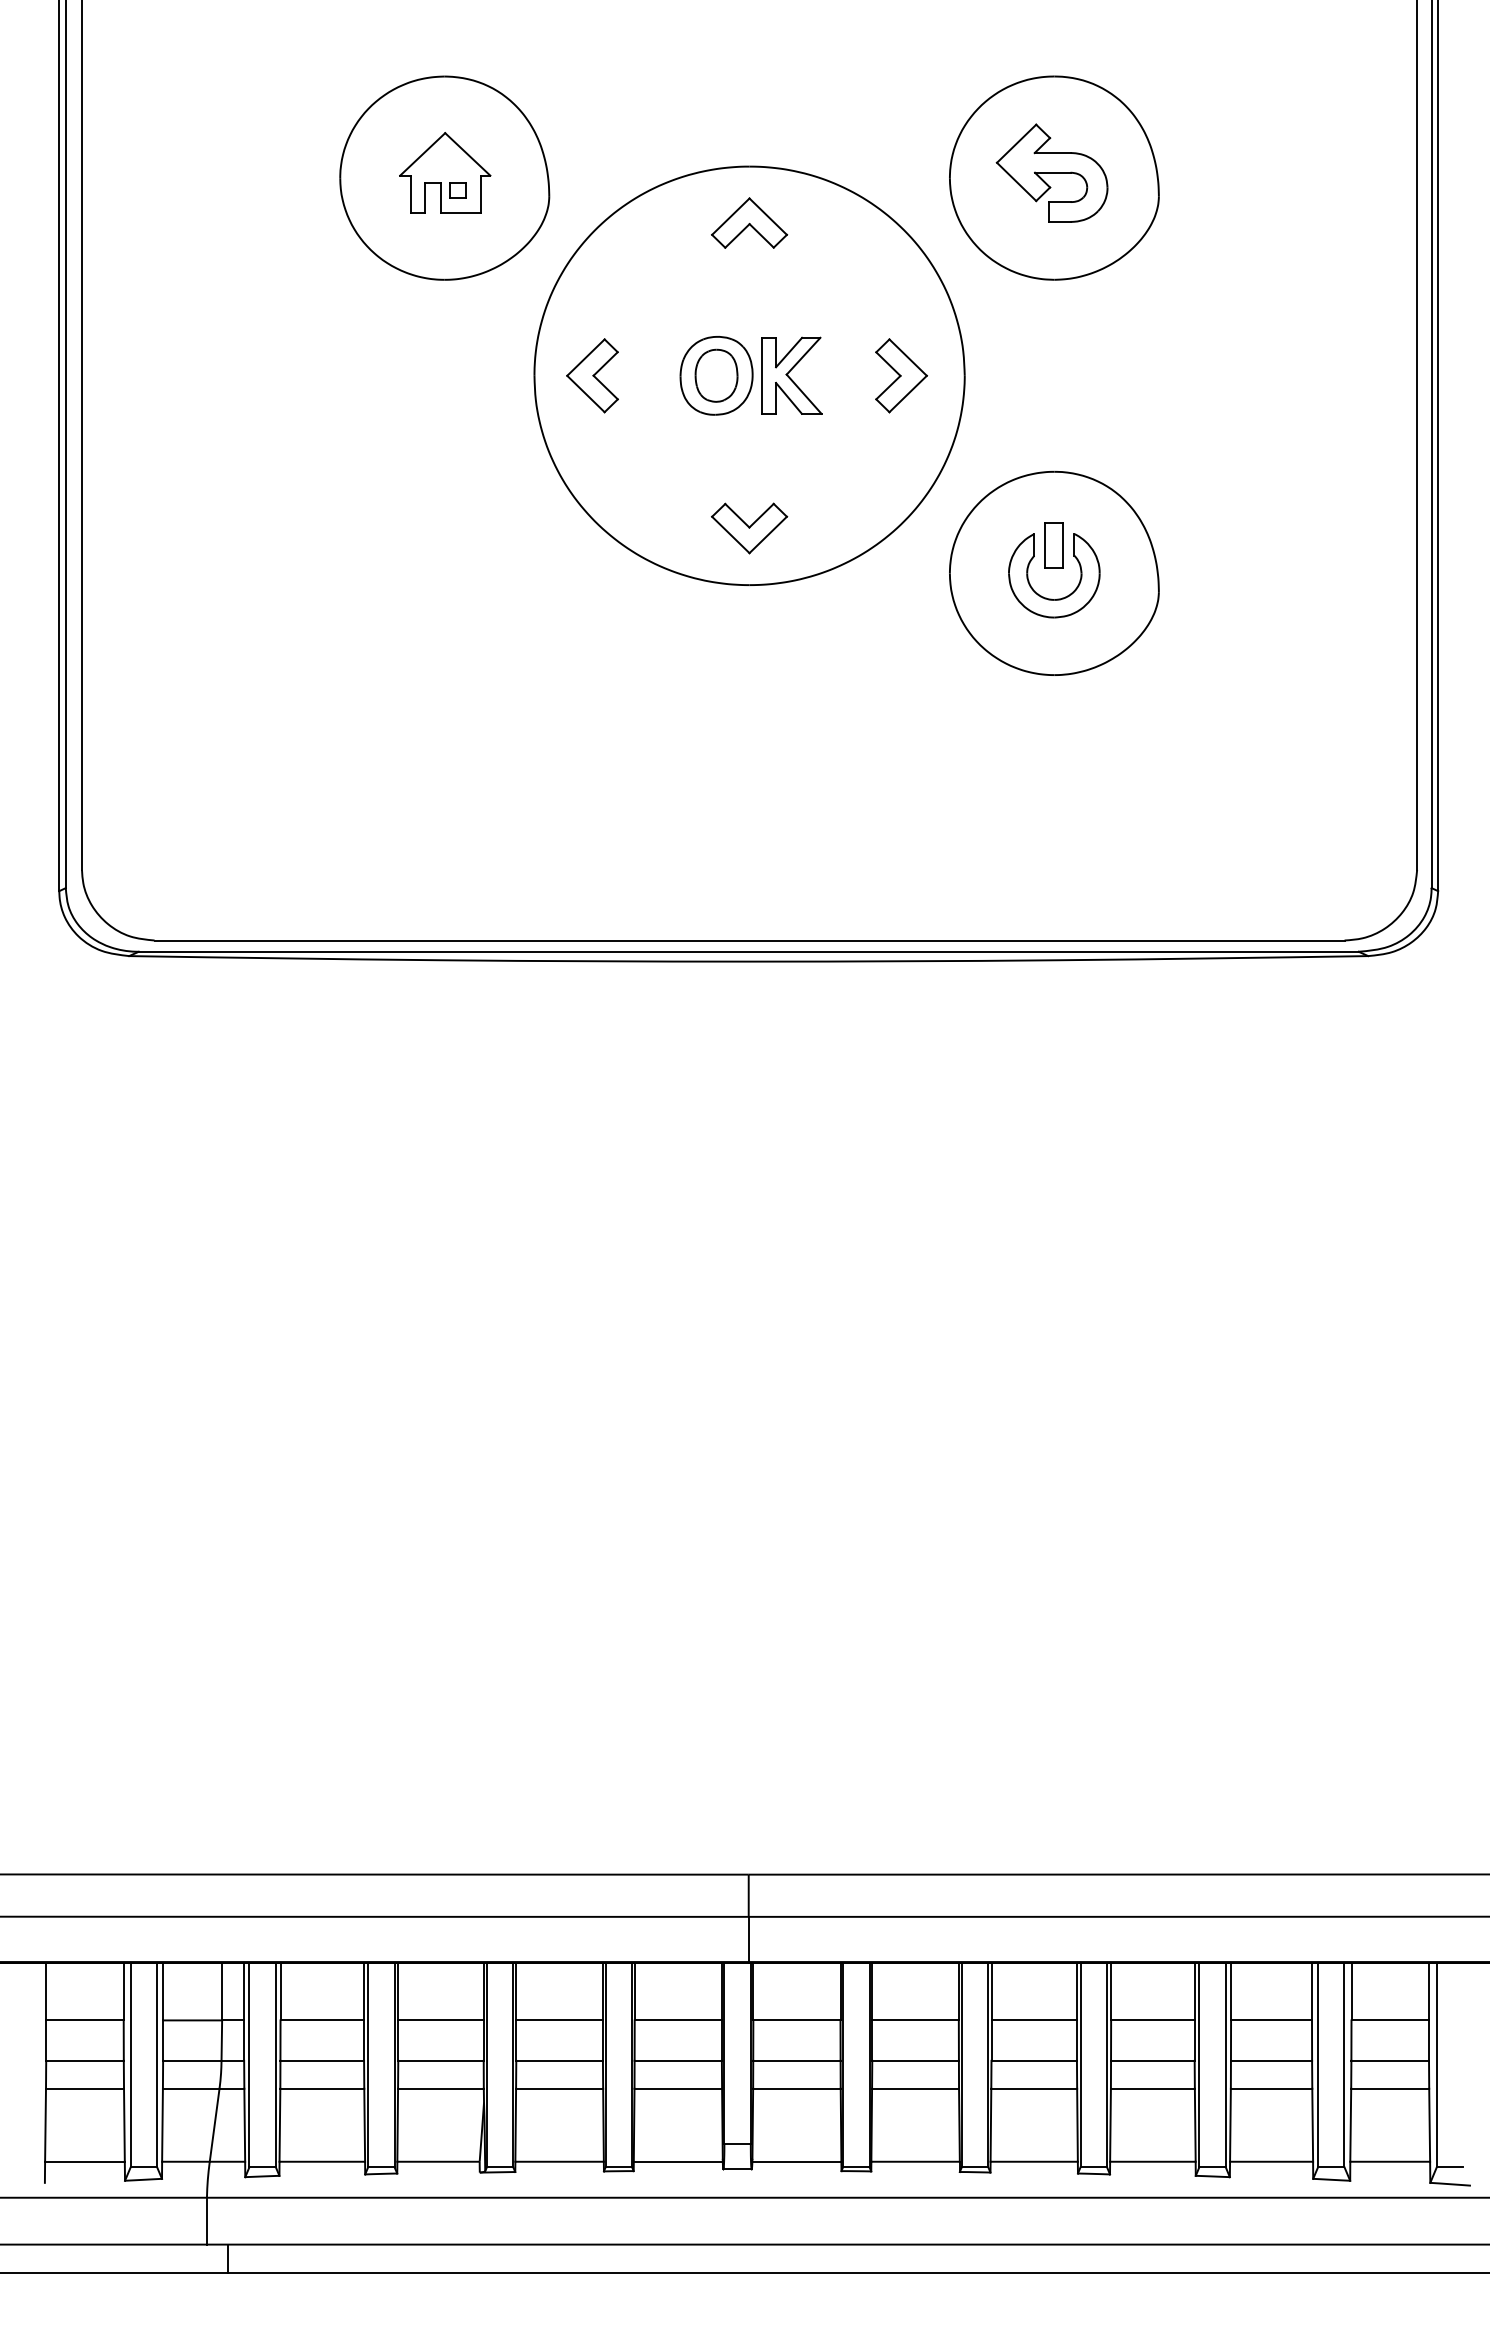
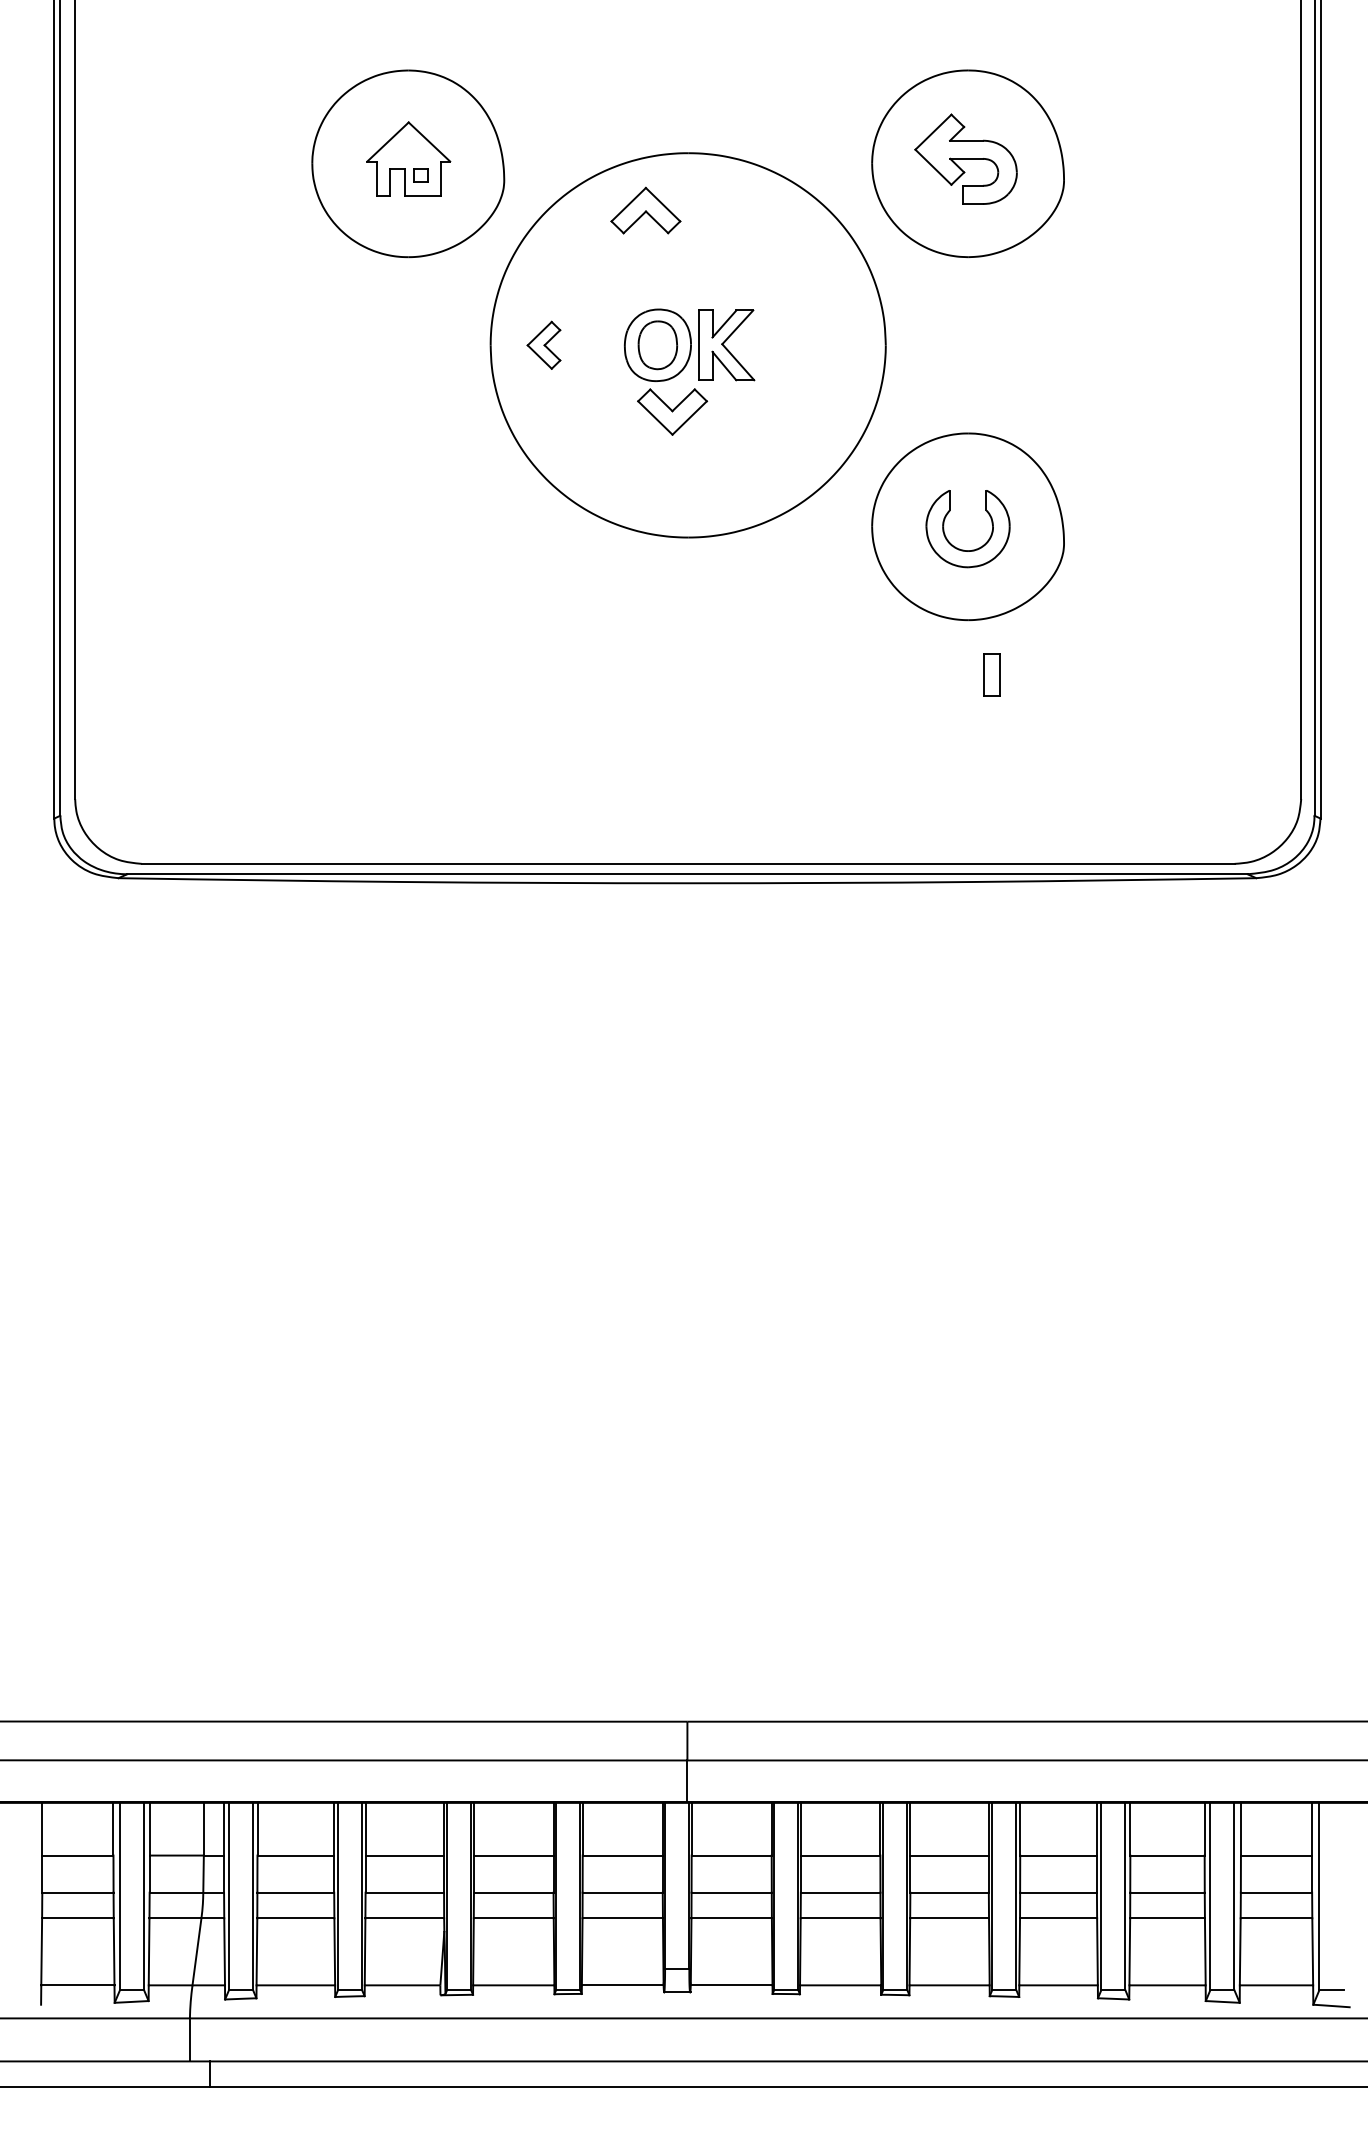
part: (749, 222) -> (645, 210), moved
part: (592, 375) -> (543, 345), size x0.7
part: (901, 375) -> (827, 345), removed
part: (749, 528) -> (672, 412), moved
part: (1053, 545) -> (991, 674), moved

